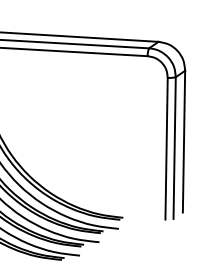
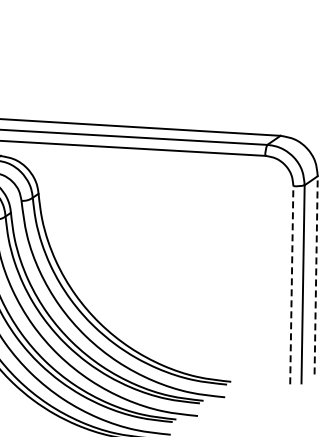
line: (184, 141) -> (316, 274), solid -> dashed
line: (166, 148) -> (291, 284), solid -> dashed

